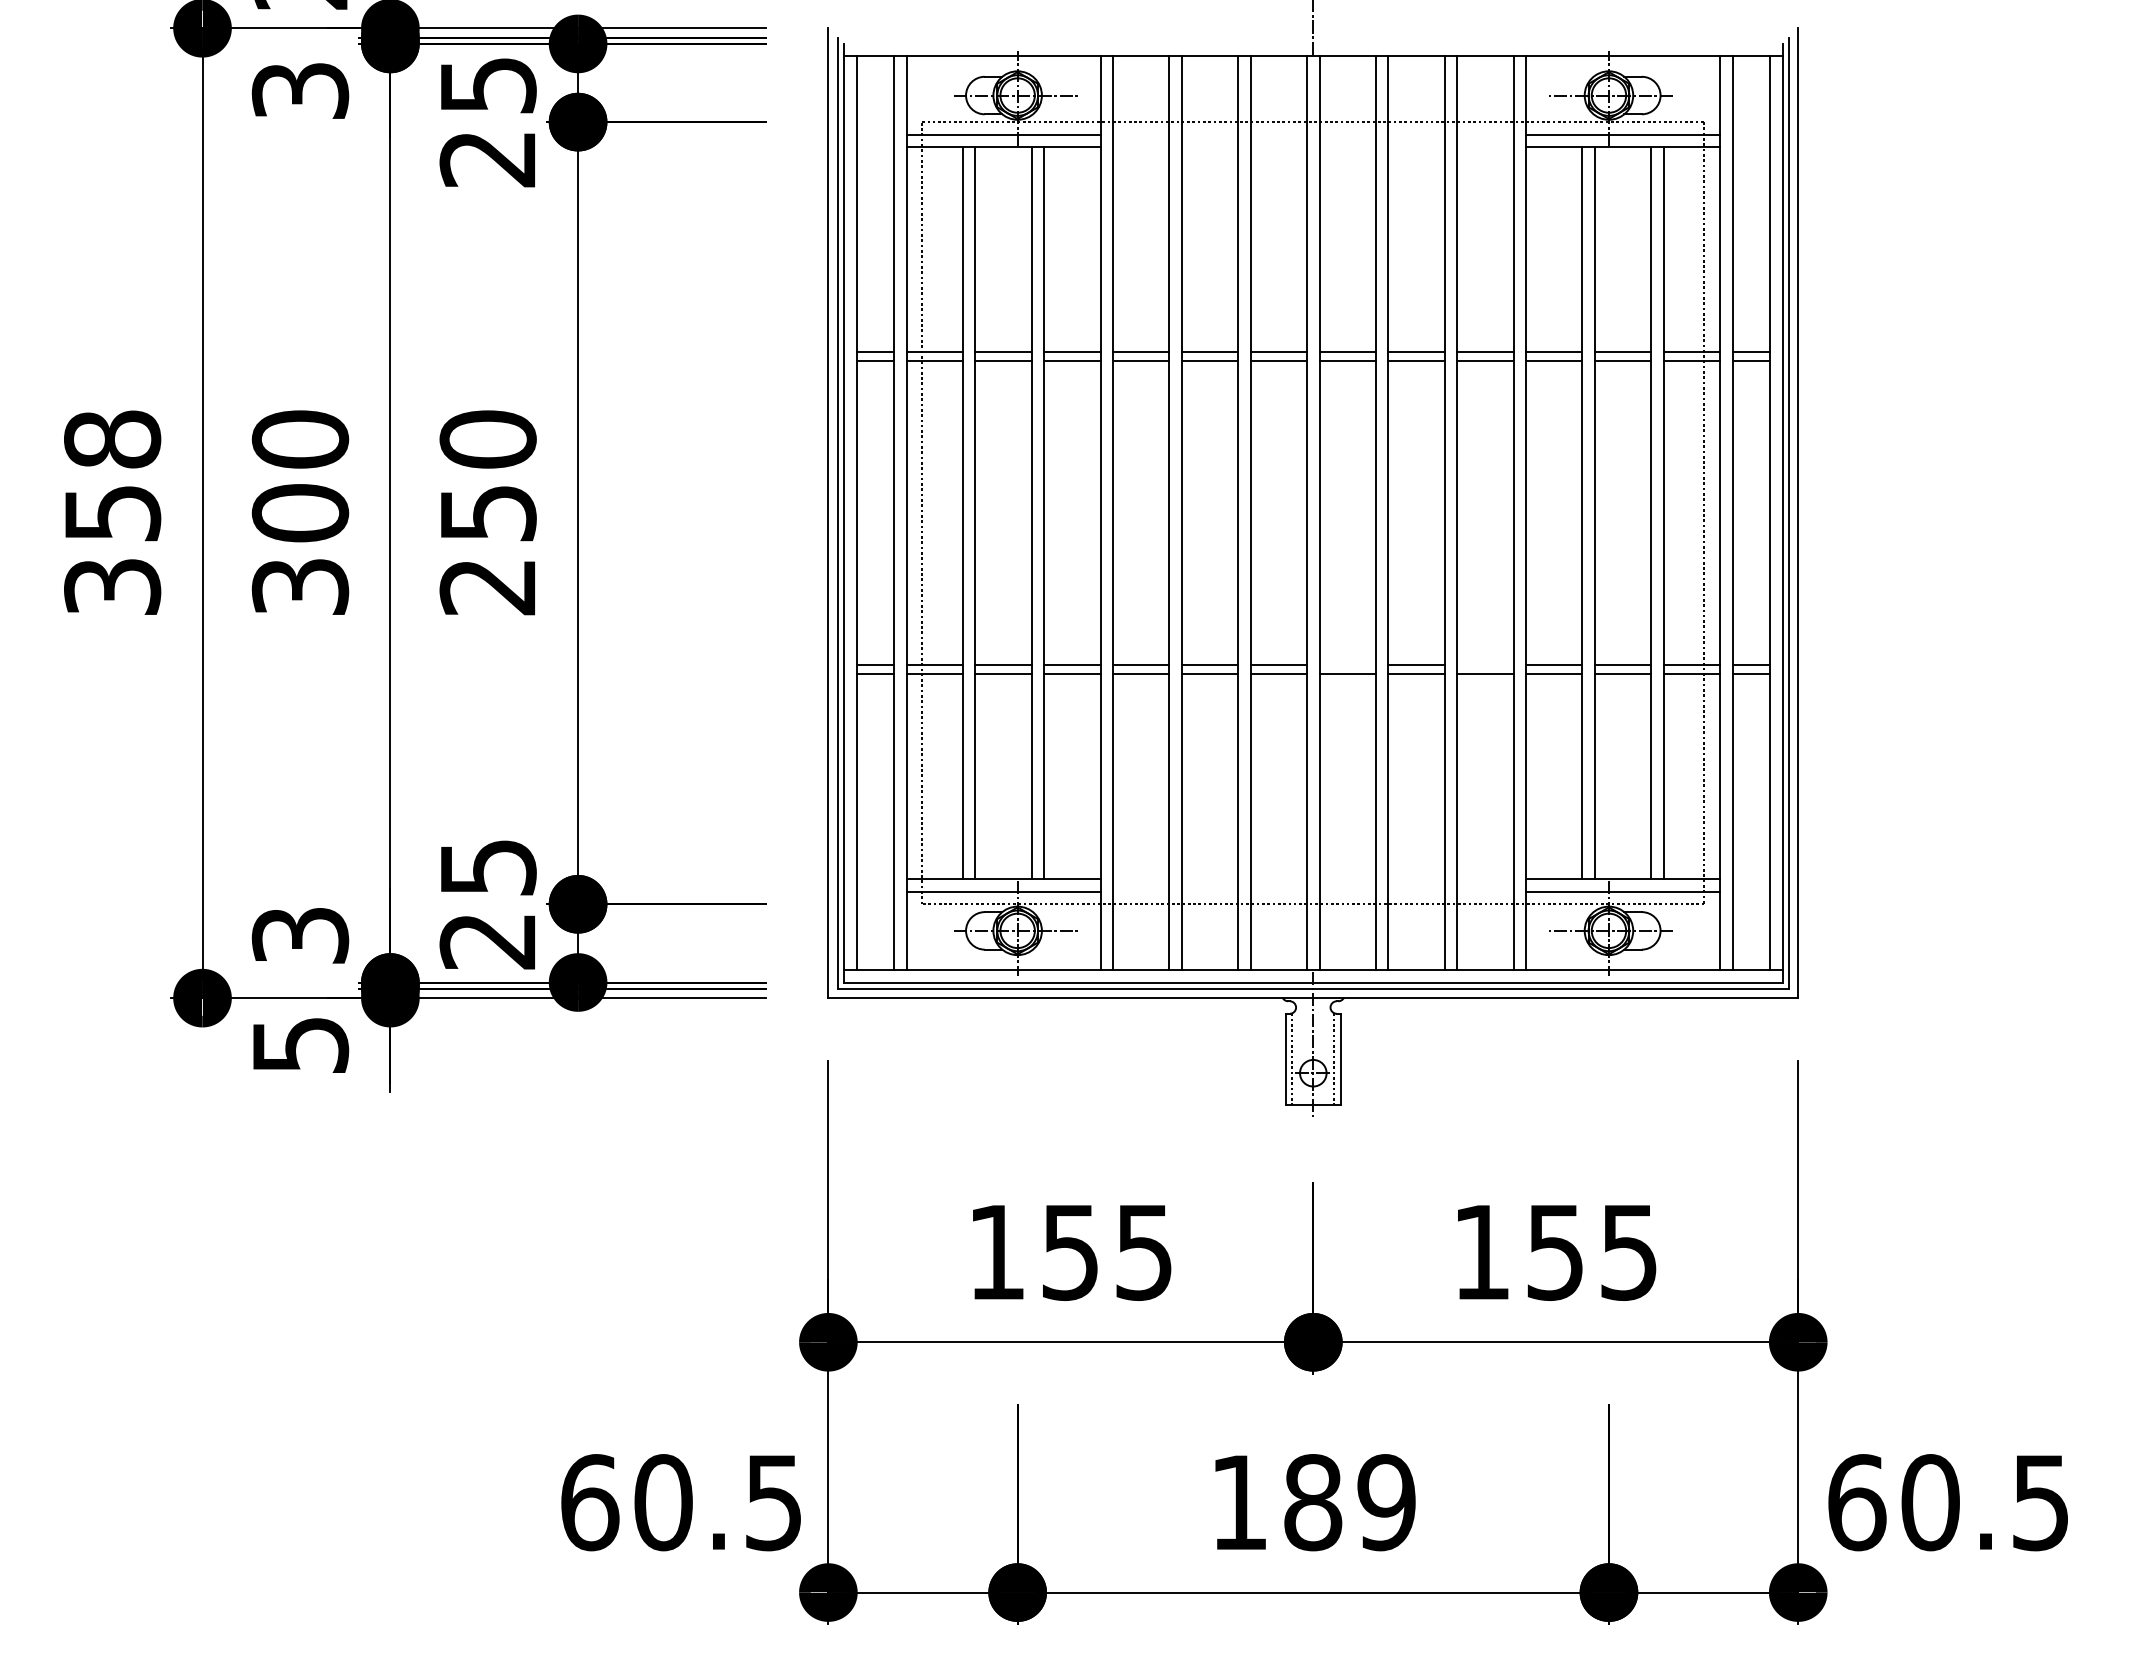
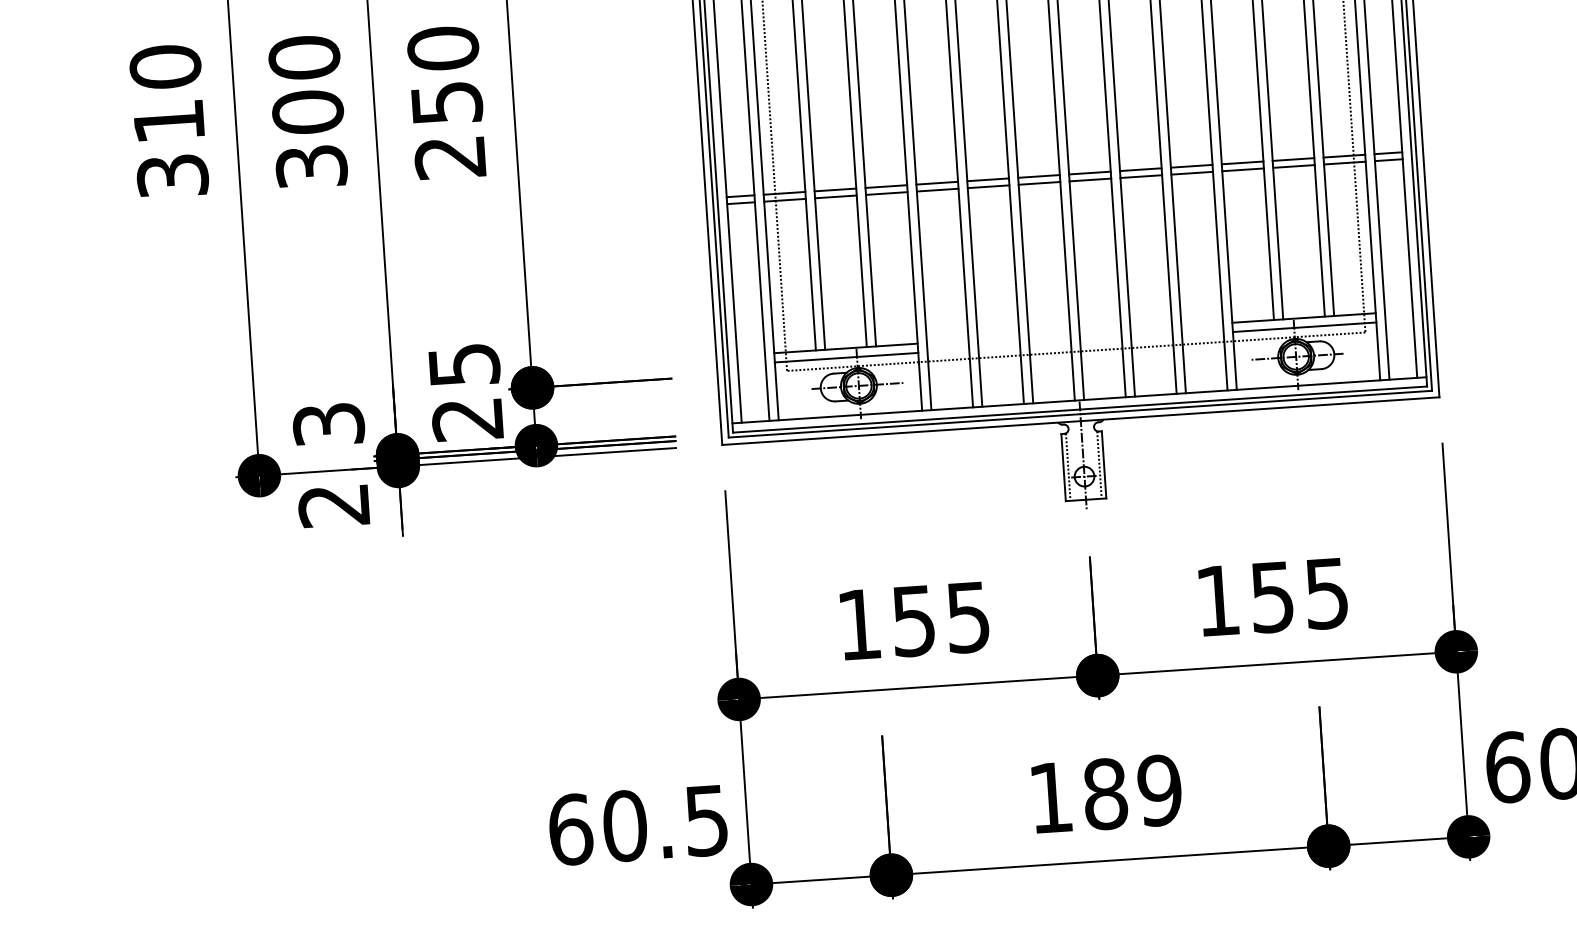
text: (112, 475) -> (167, 93), 358 -> 310
line: (1347, 664) -> (1089, 172), added
line: (1485, 664) -> (1191, 165), added
text: (300, 1045) -> (334, 505), 5 -> 2

